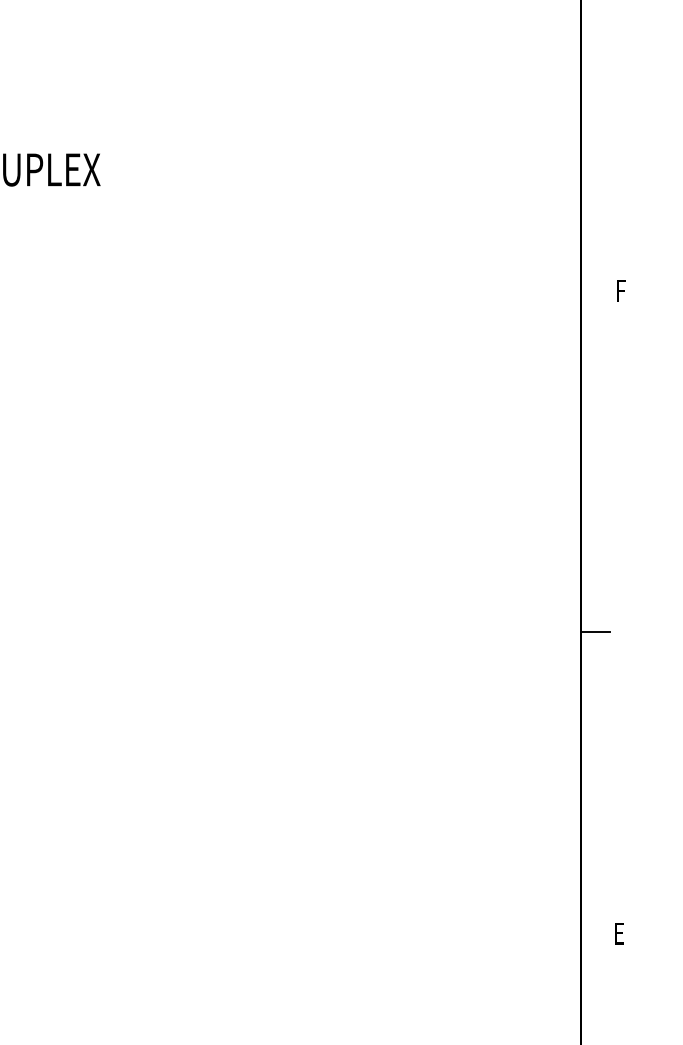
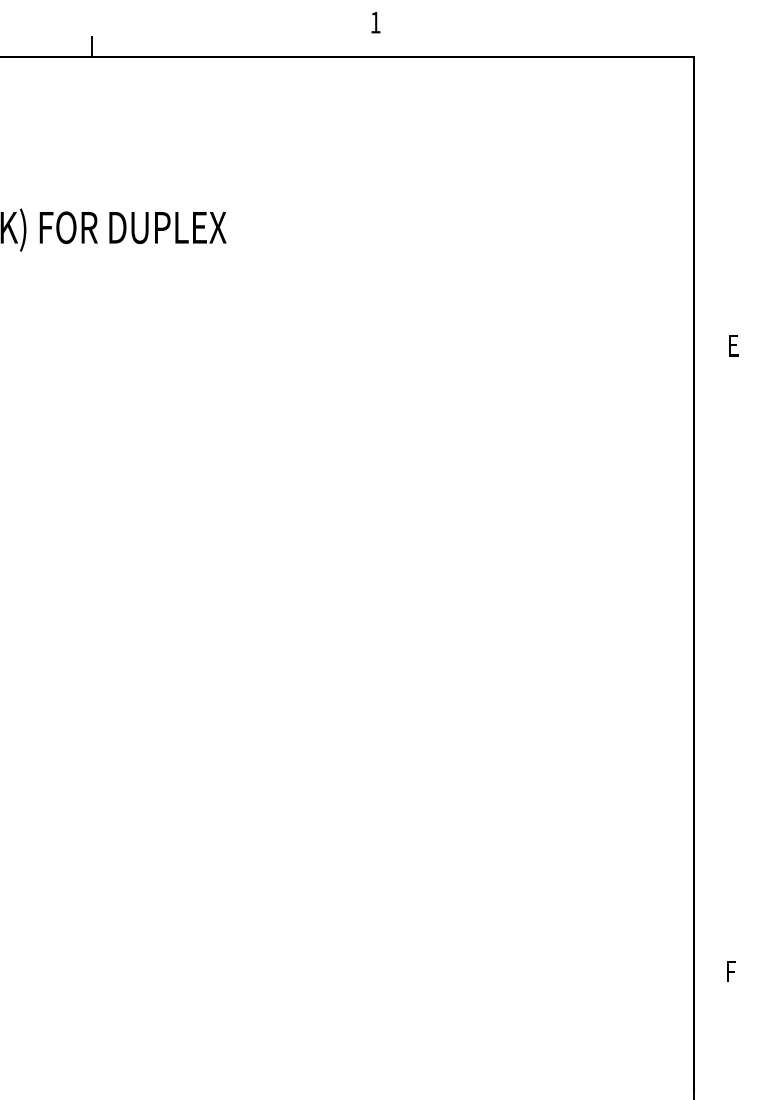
text: (622, 295) -> (734, 350), F -> E
line: (595, 631) -> (708, 677), removed
text: (620, 937) -> (732, 975), E -> F

